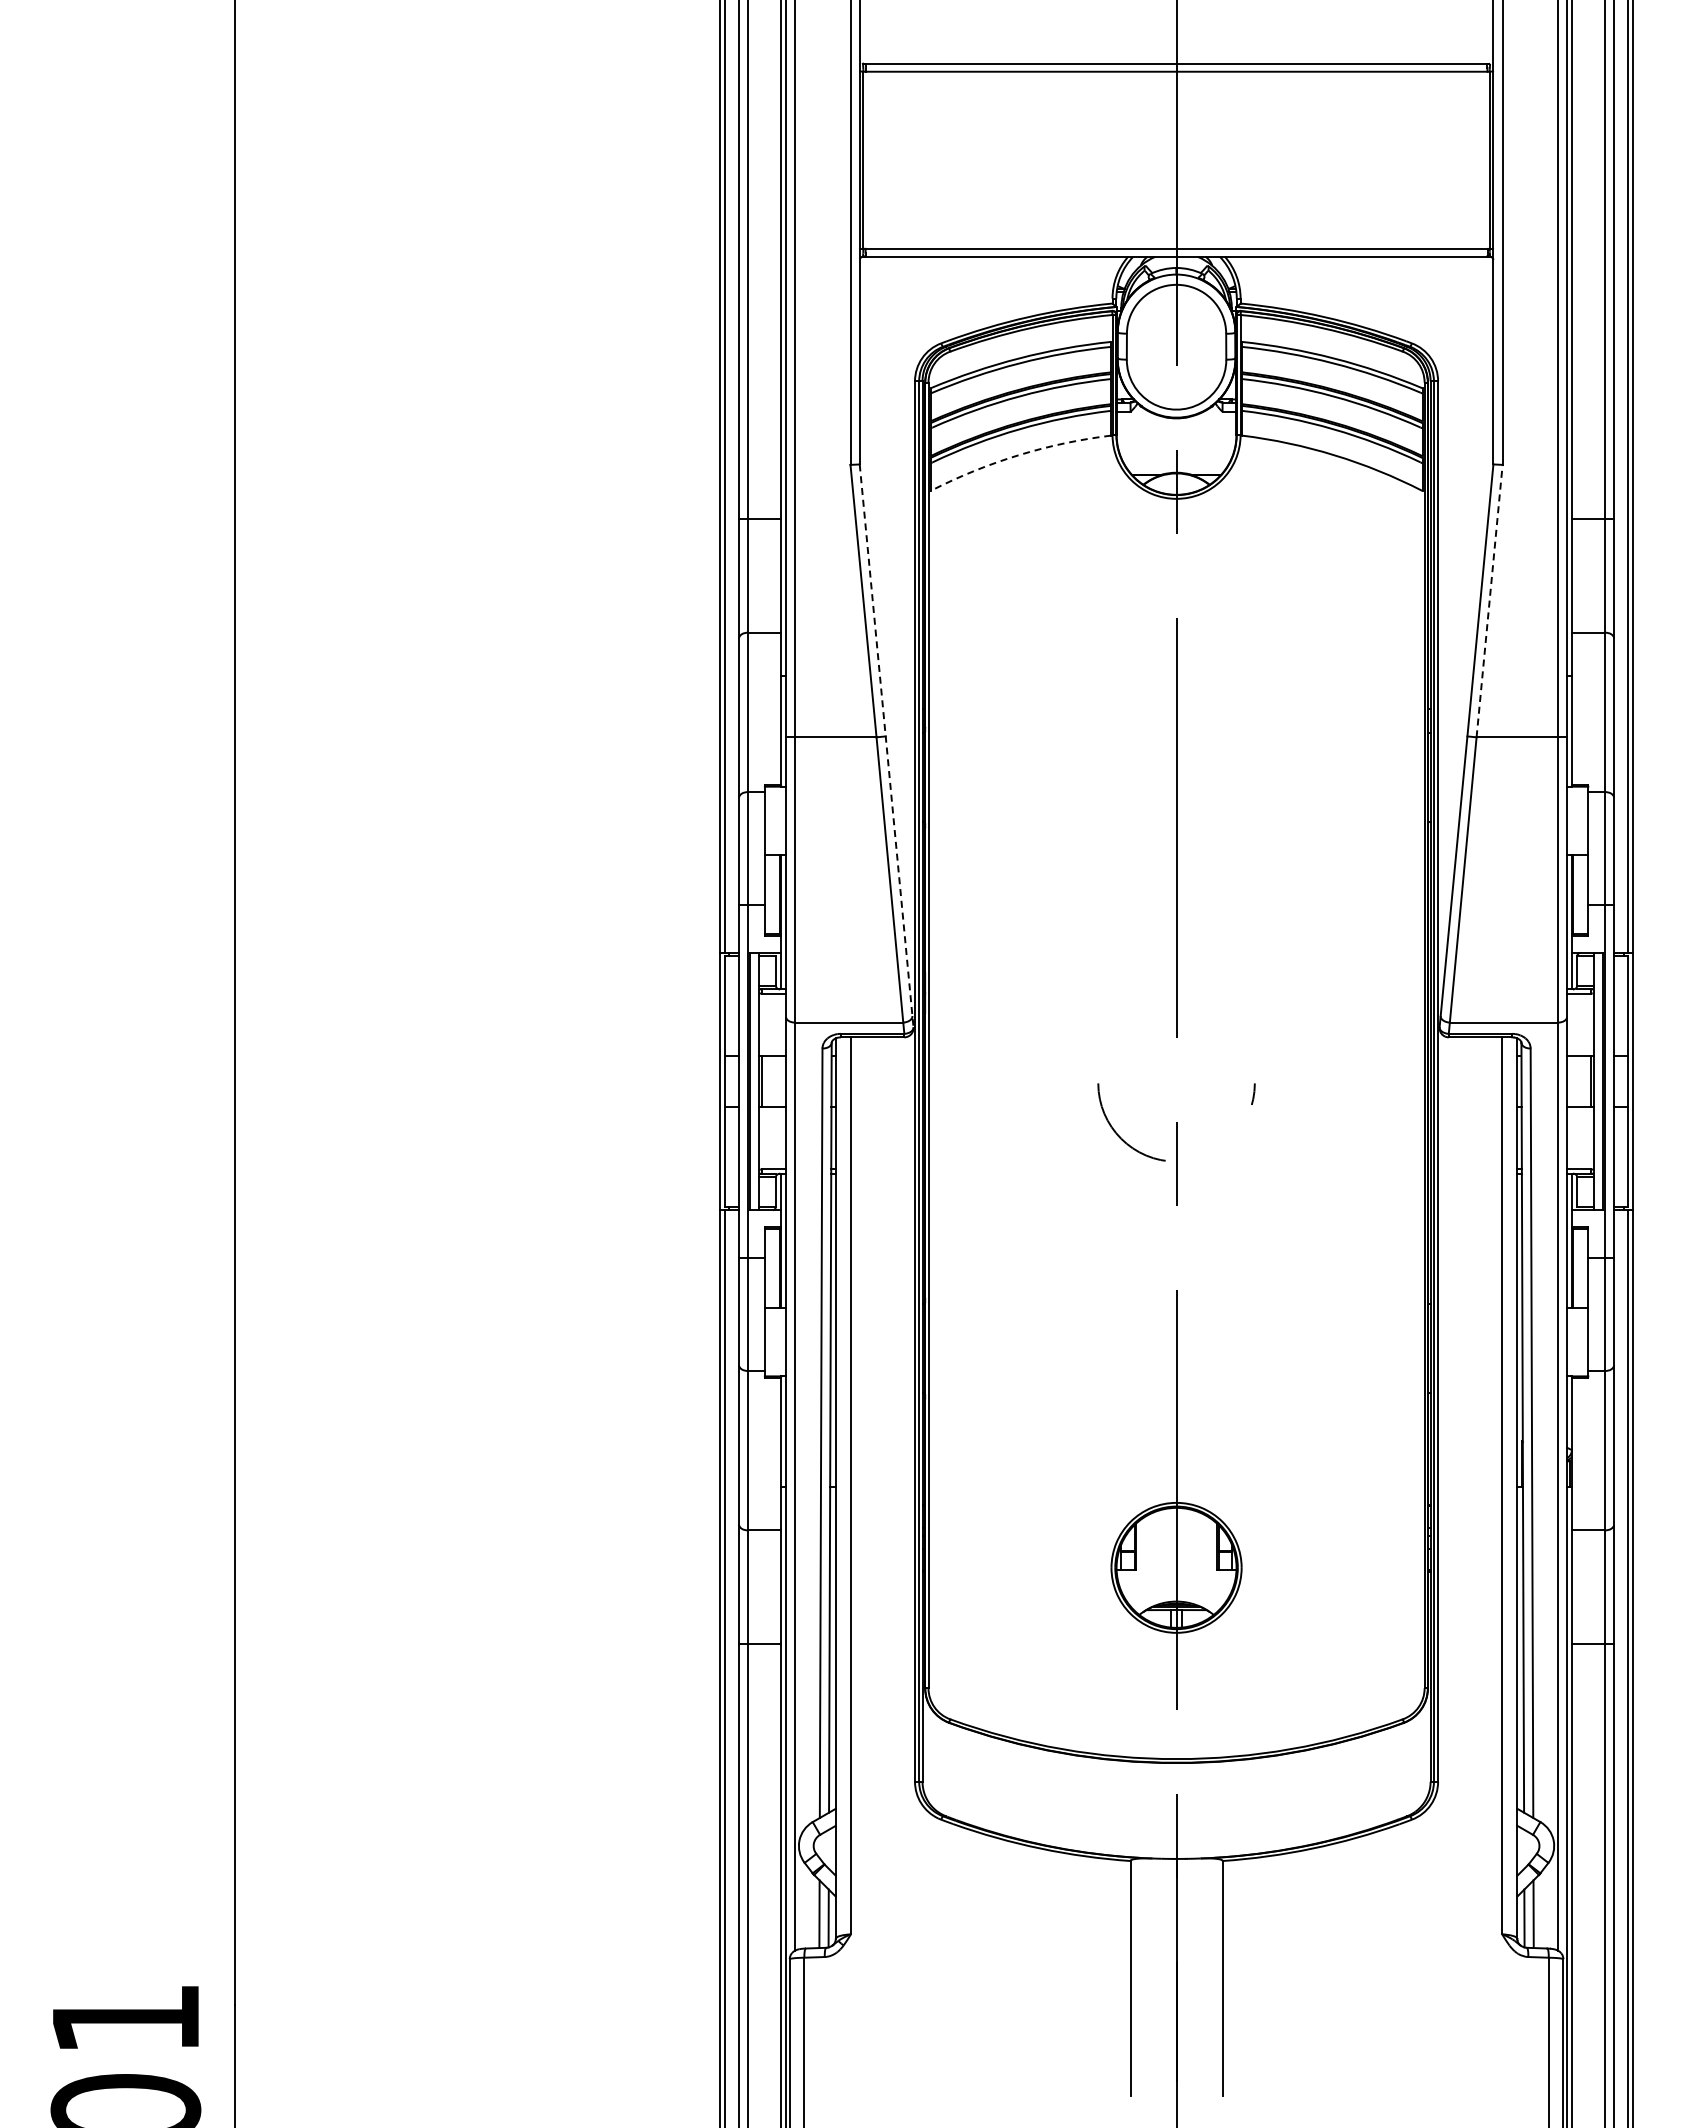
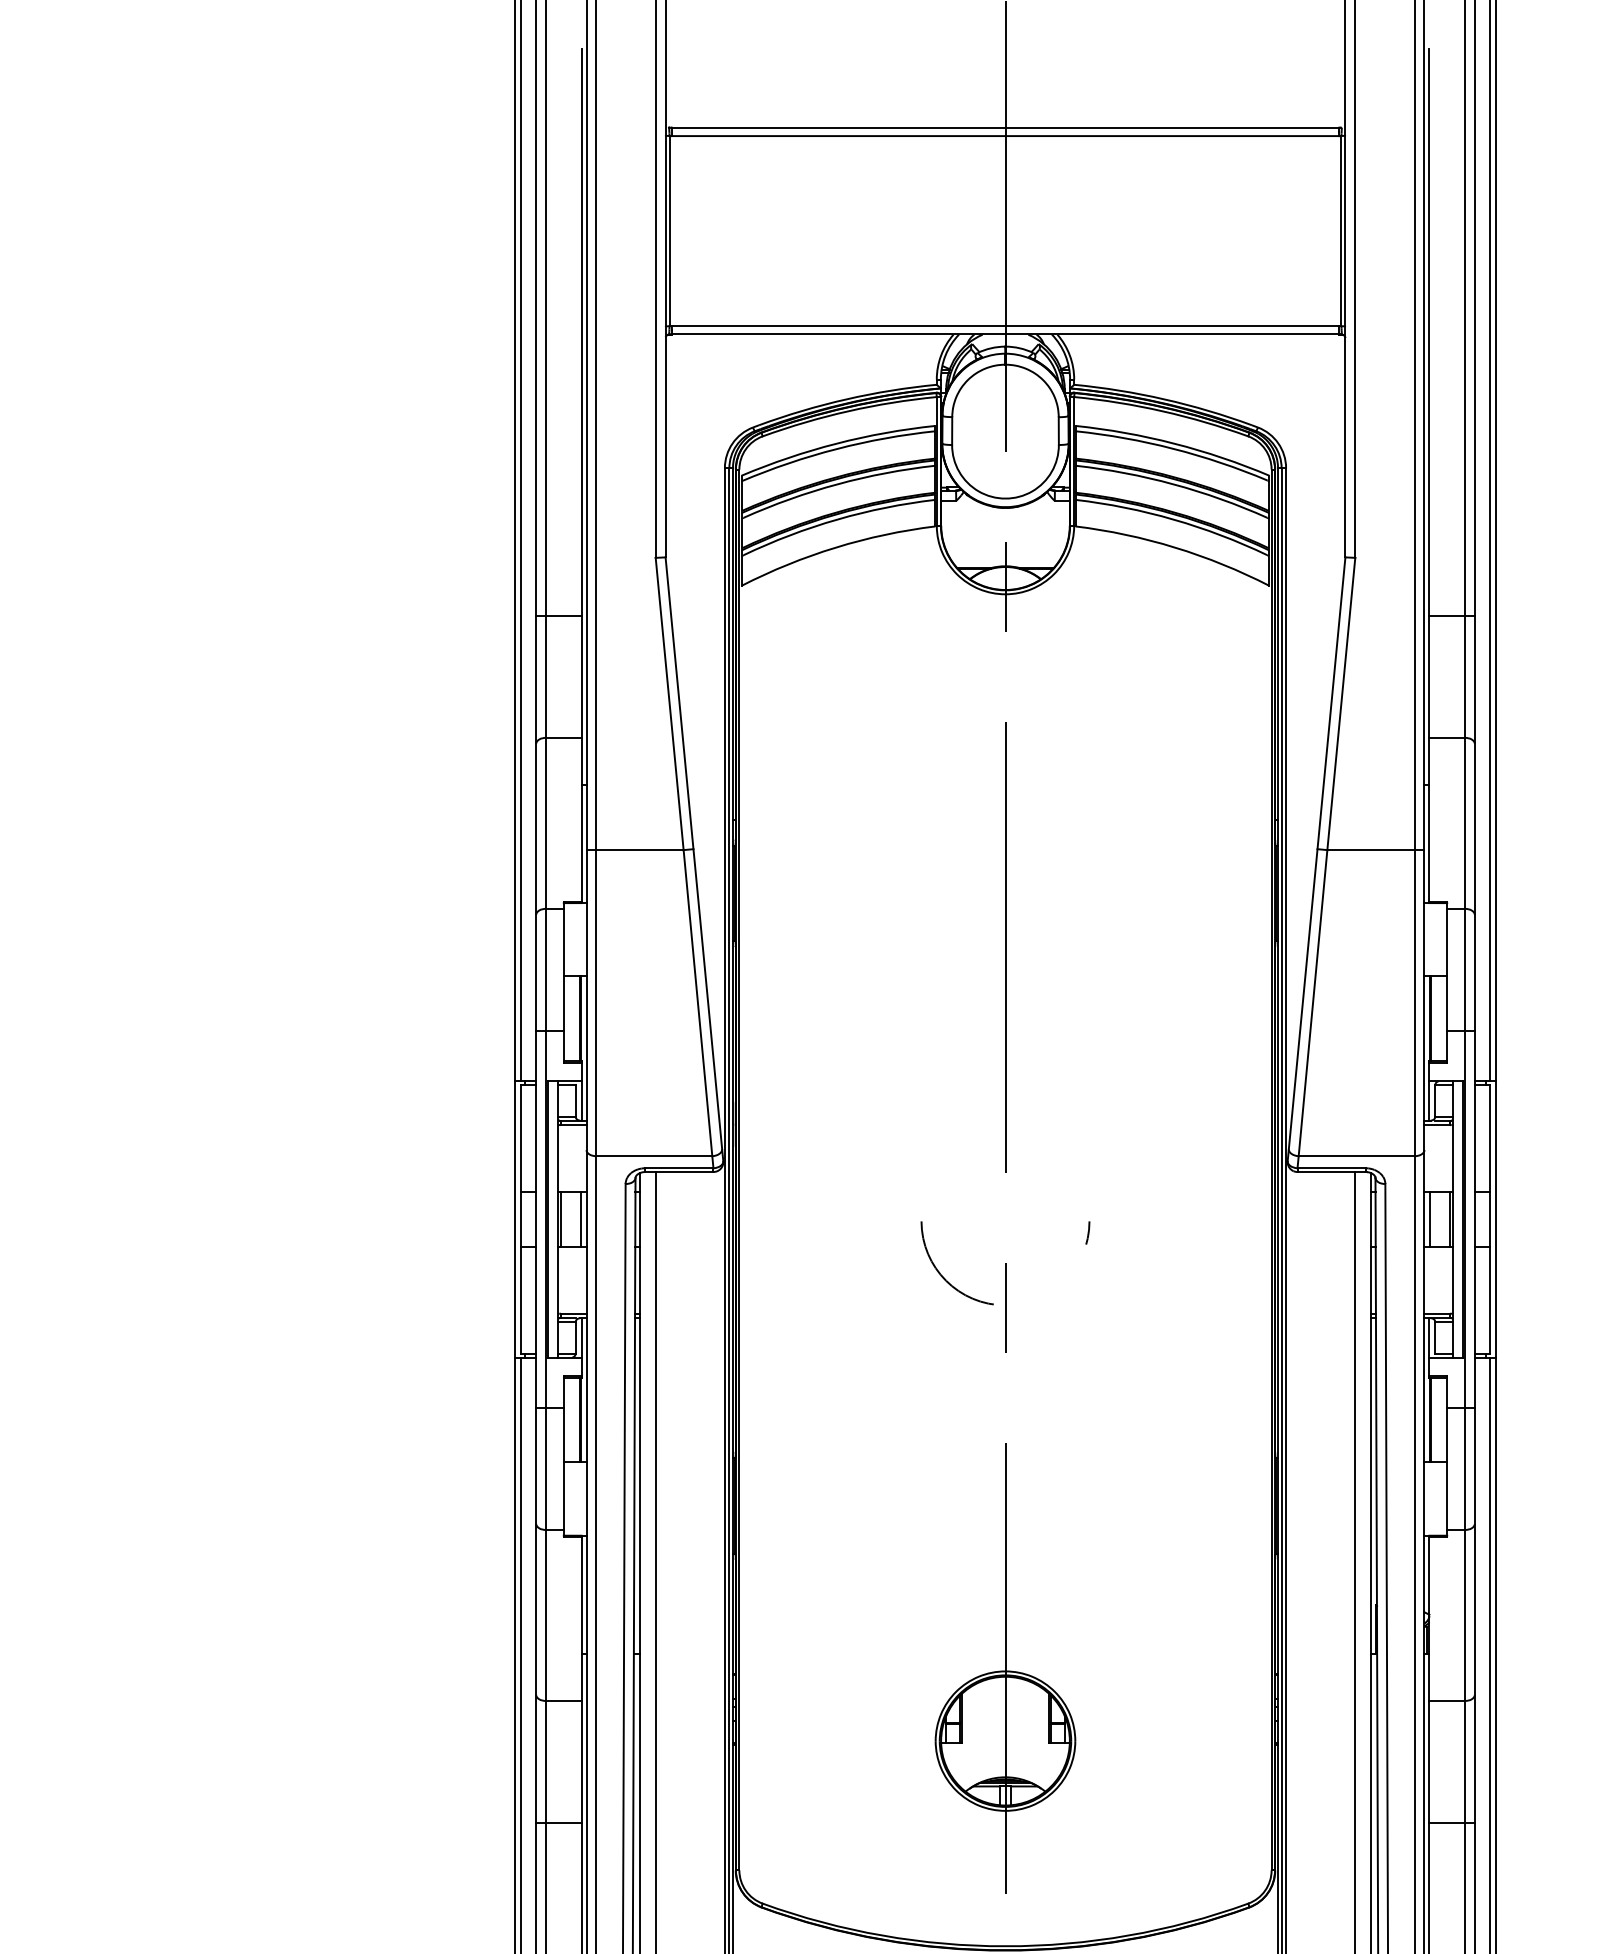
arc: (1018, 455) -> (835, 547), dashed -> solid
line: (1489, 601) -> (1341, 704), dashed -> solid
line: (886, 745) -> (694, 858), dashed -> solid
line: (780, 1081) -> (580, 1219), added
line: (1572, 1081) -> (1430, 1219), added

